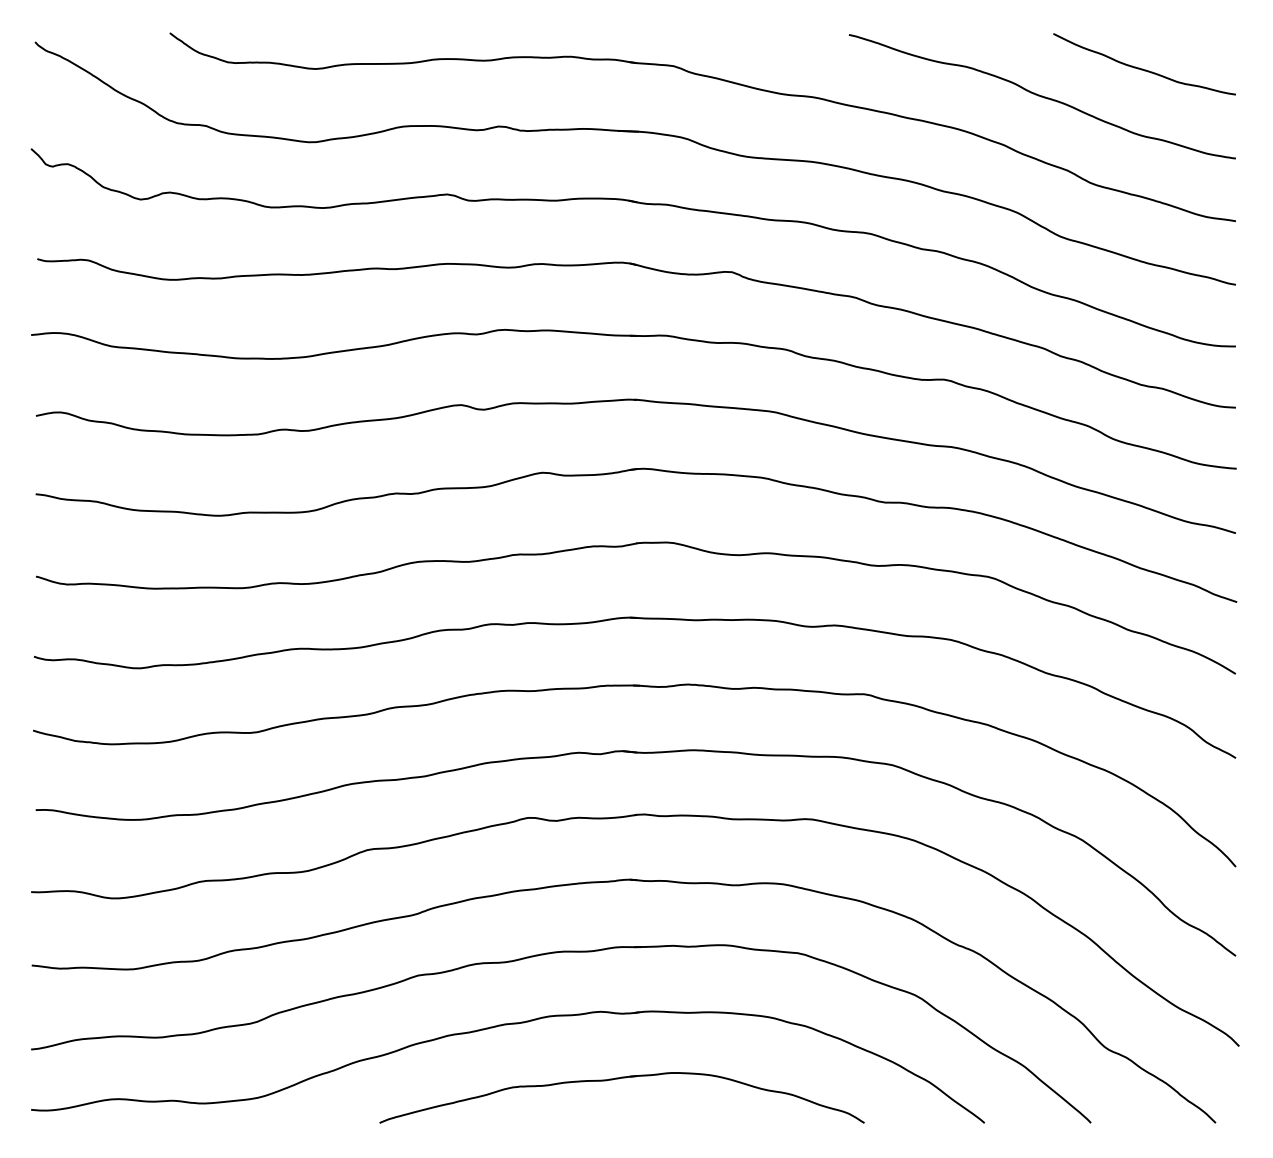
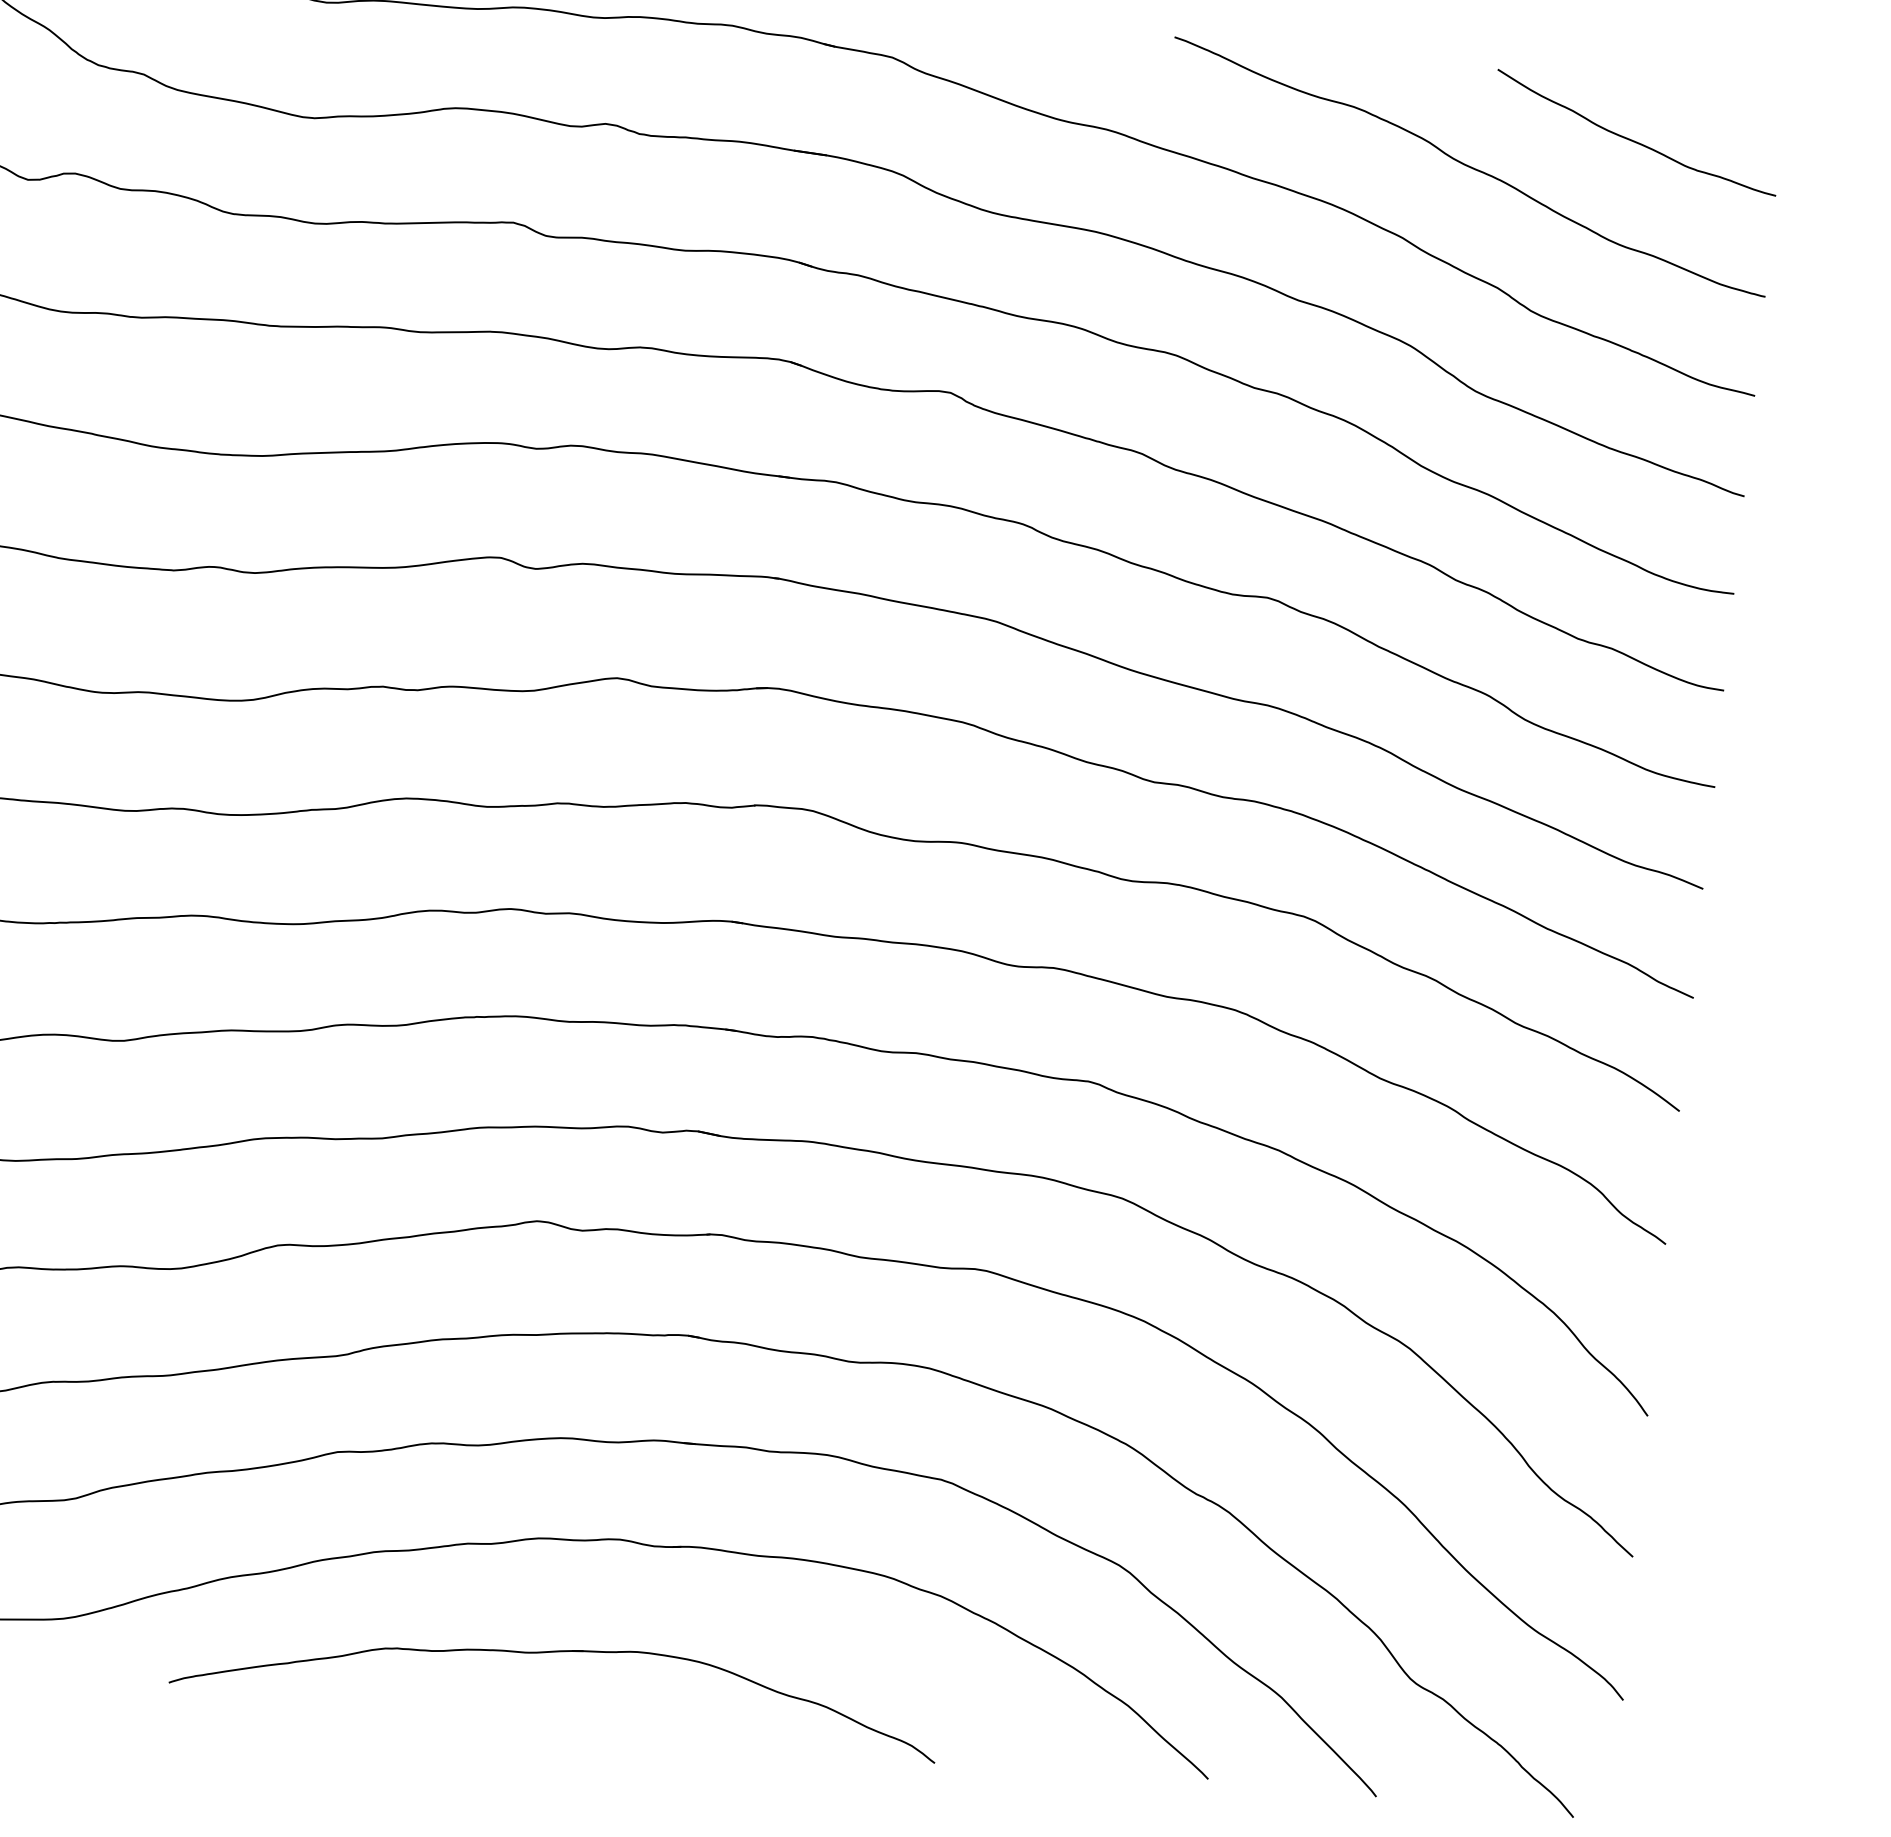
part: (618, 1079) -> (553, 1653), moved

